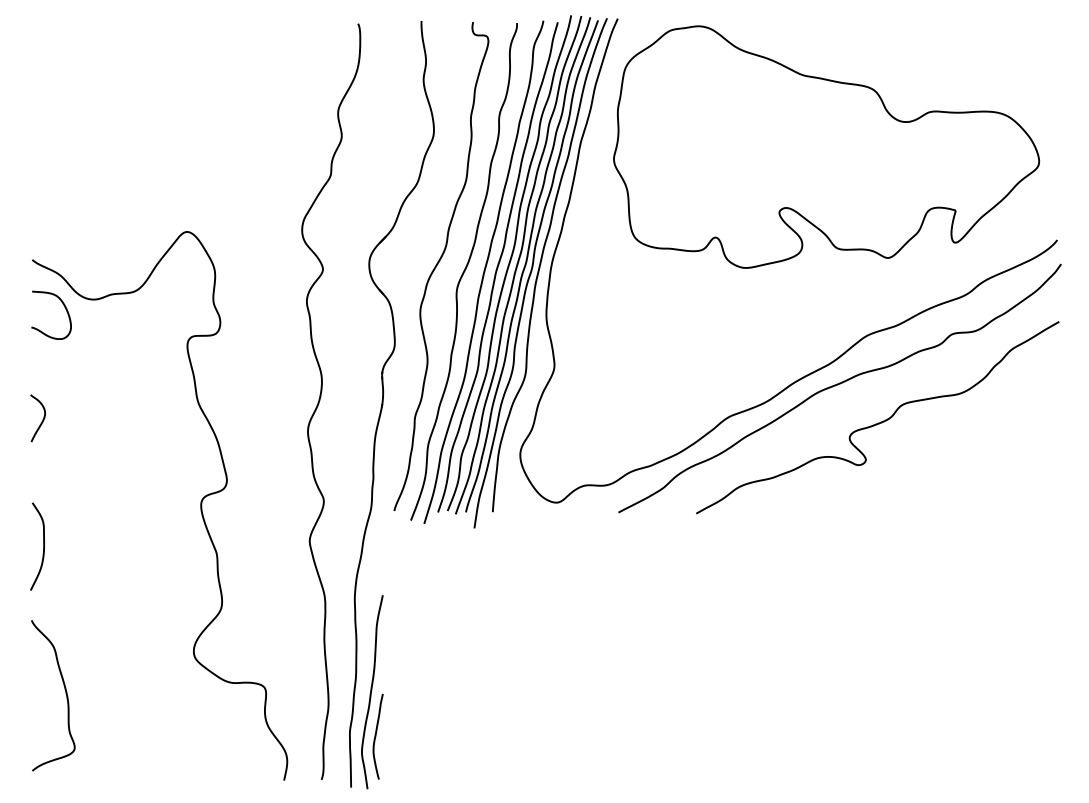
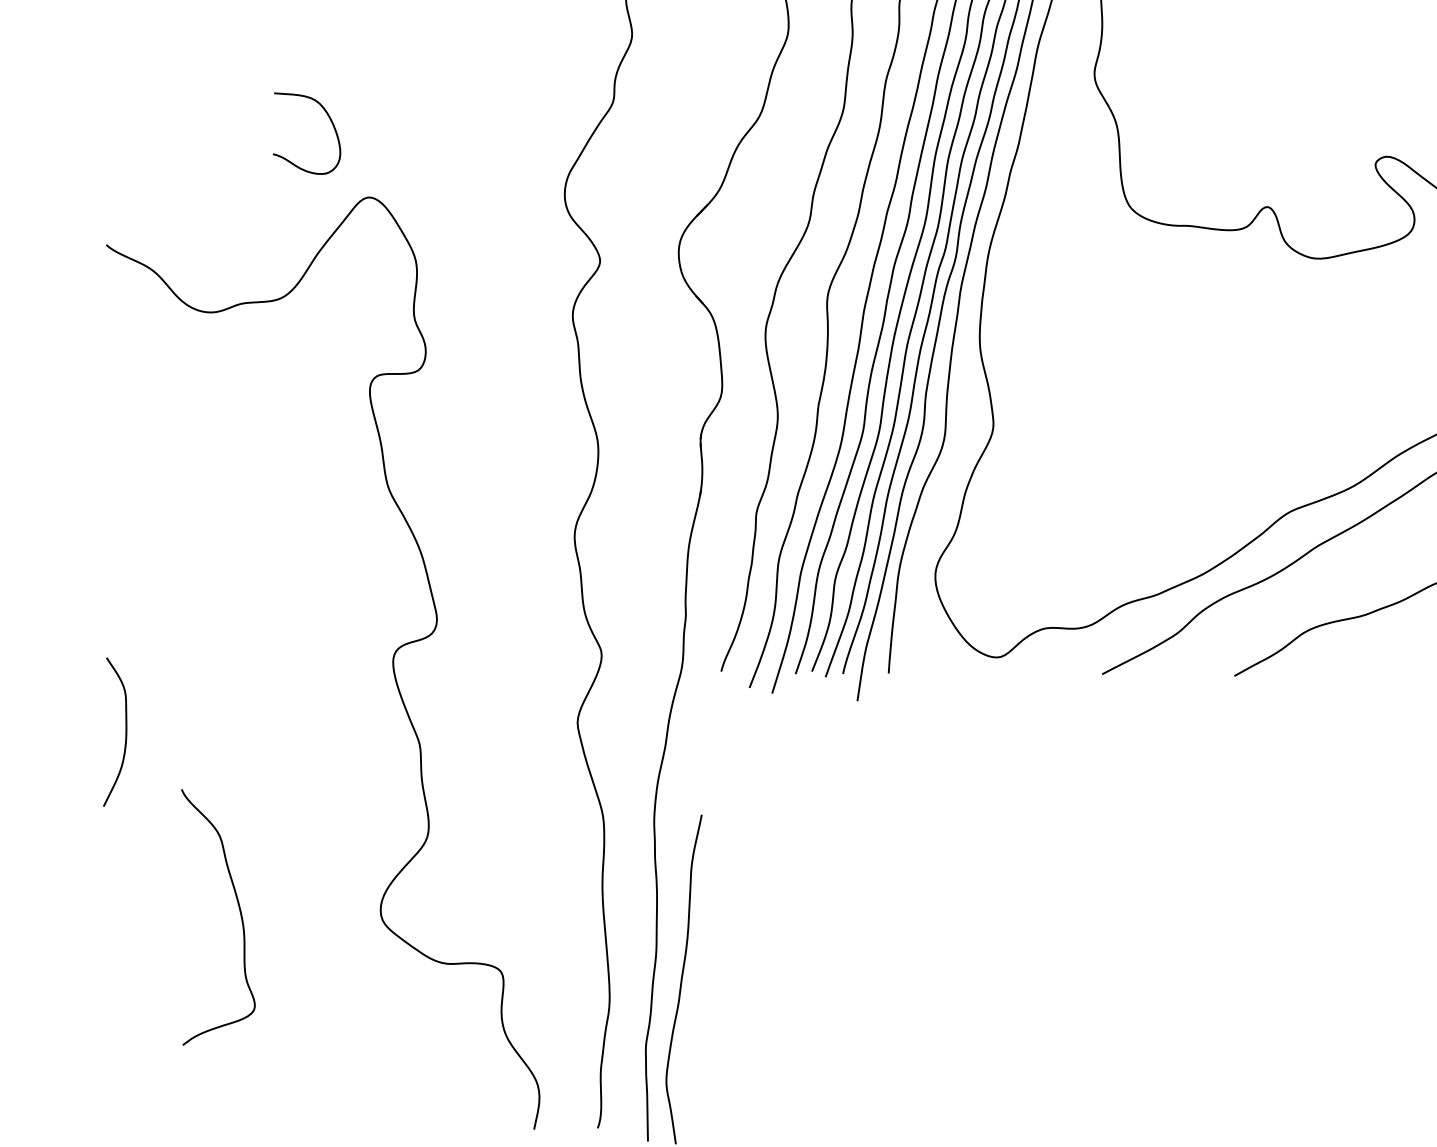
curve: (64, 307) -> (329, 120), moved
curve: (42, 419) -> (123, 516), removed
curve: (65, 694) -> (239, 915), moved
curve: (376, 736) -> (691, 1054), removed

